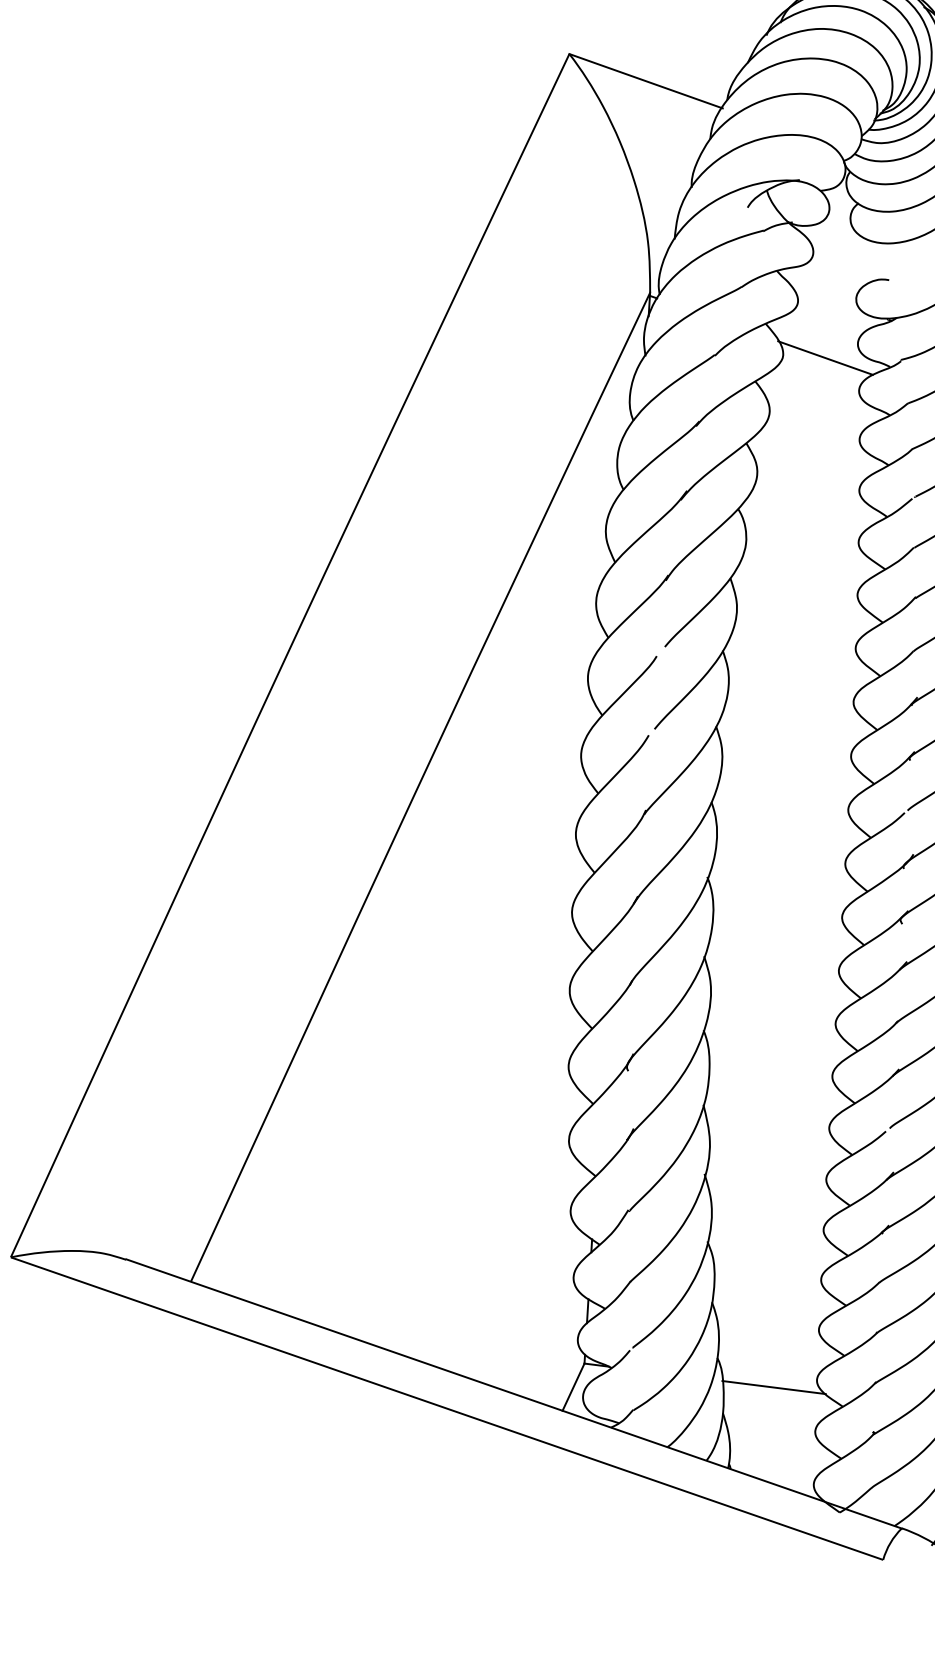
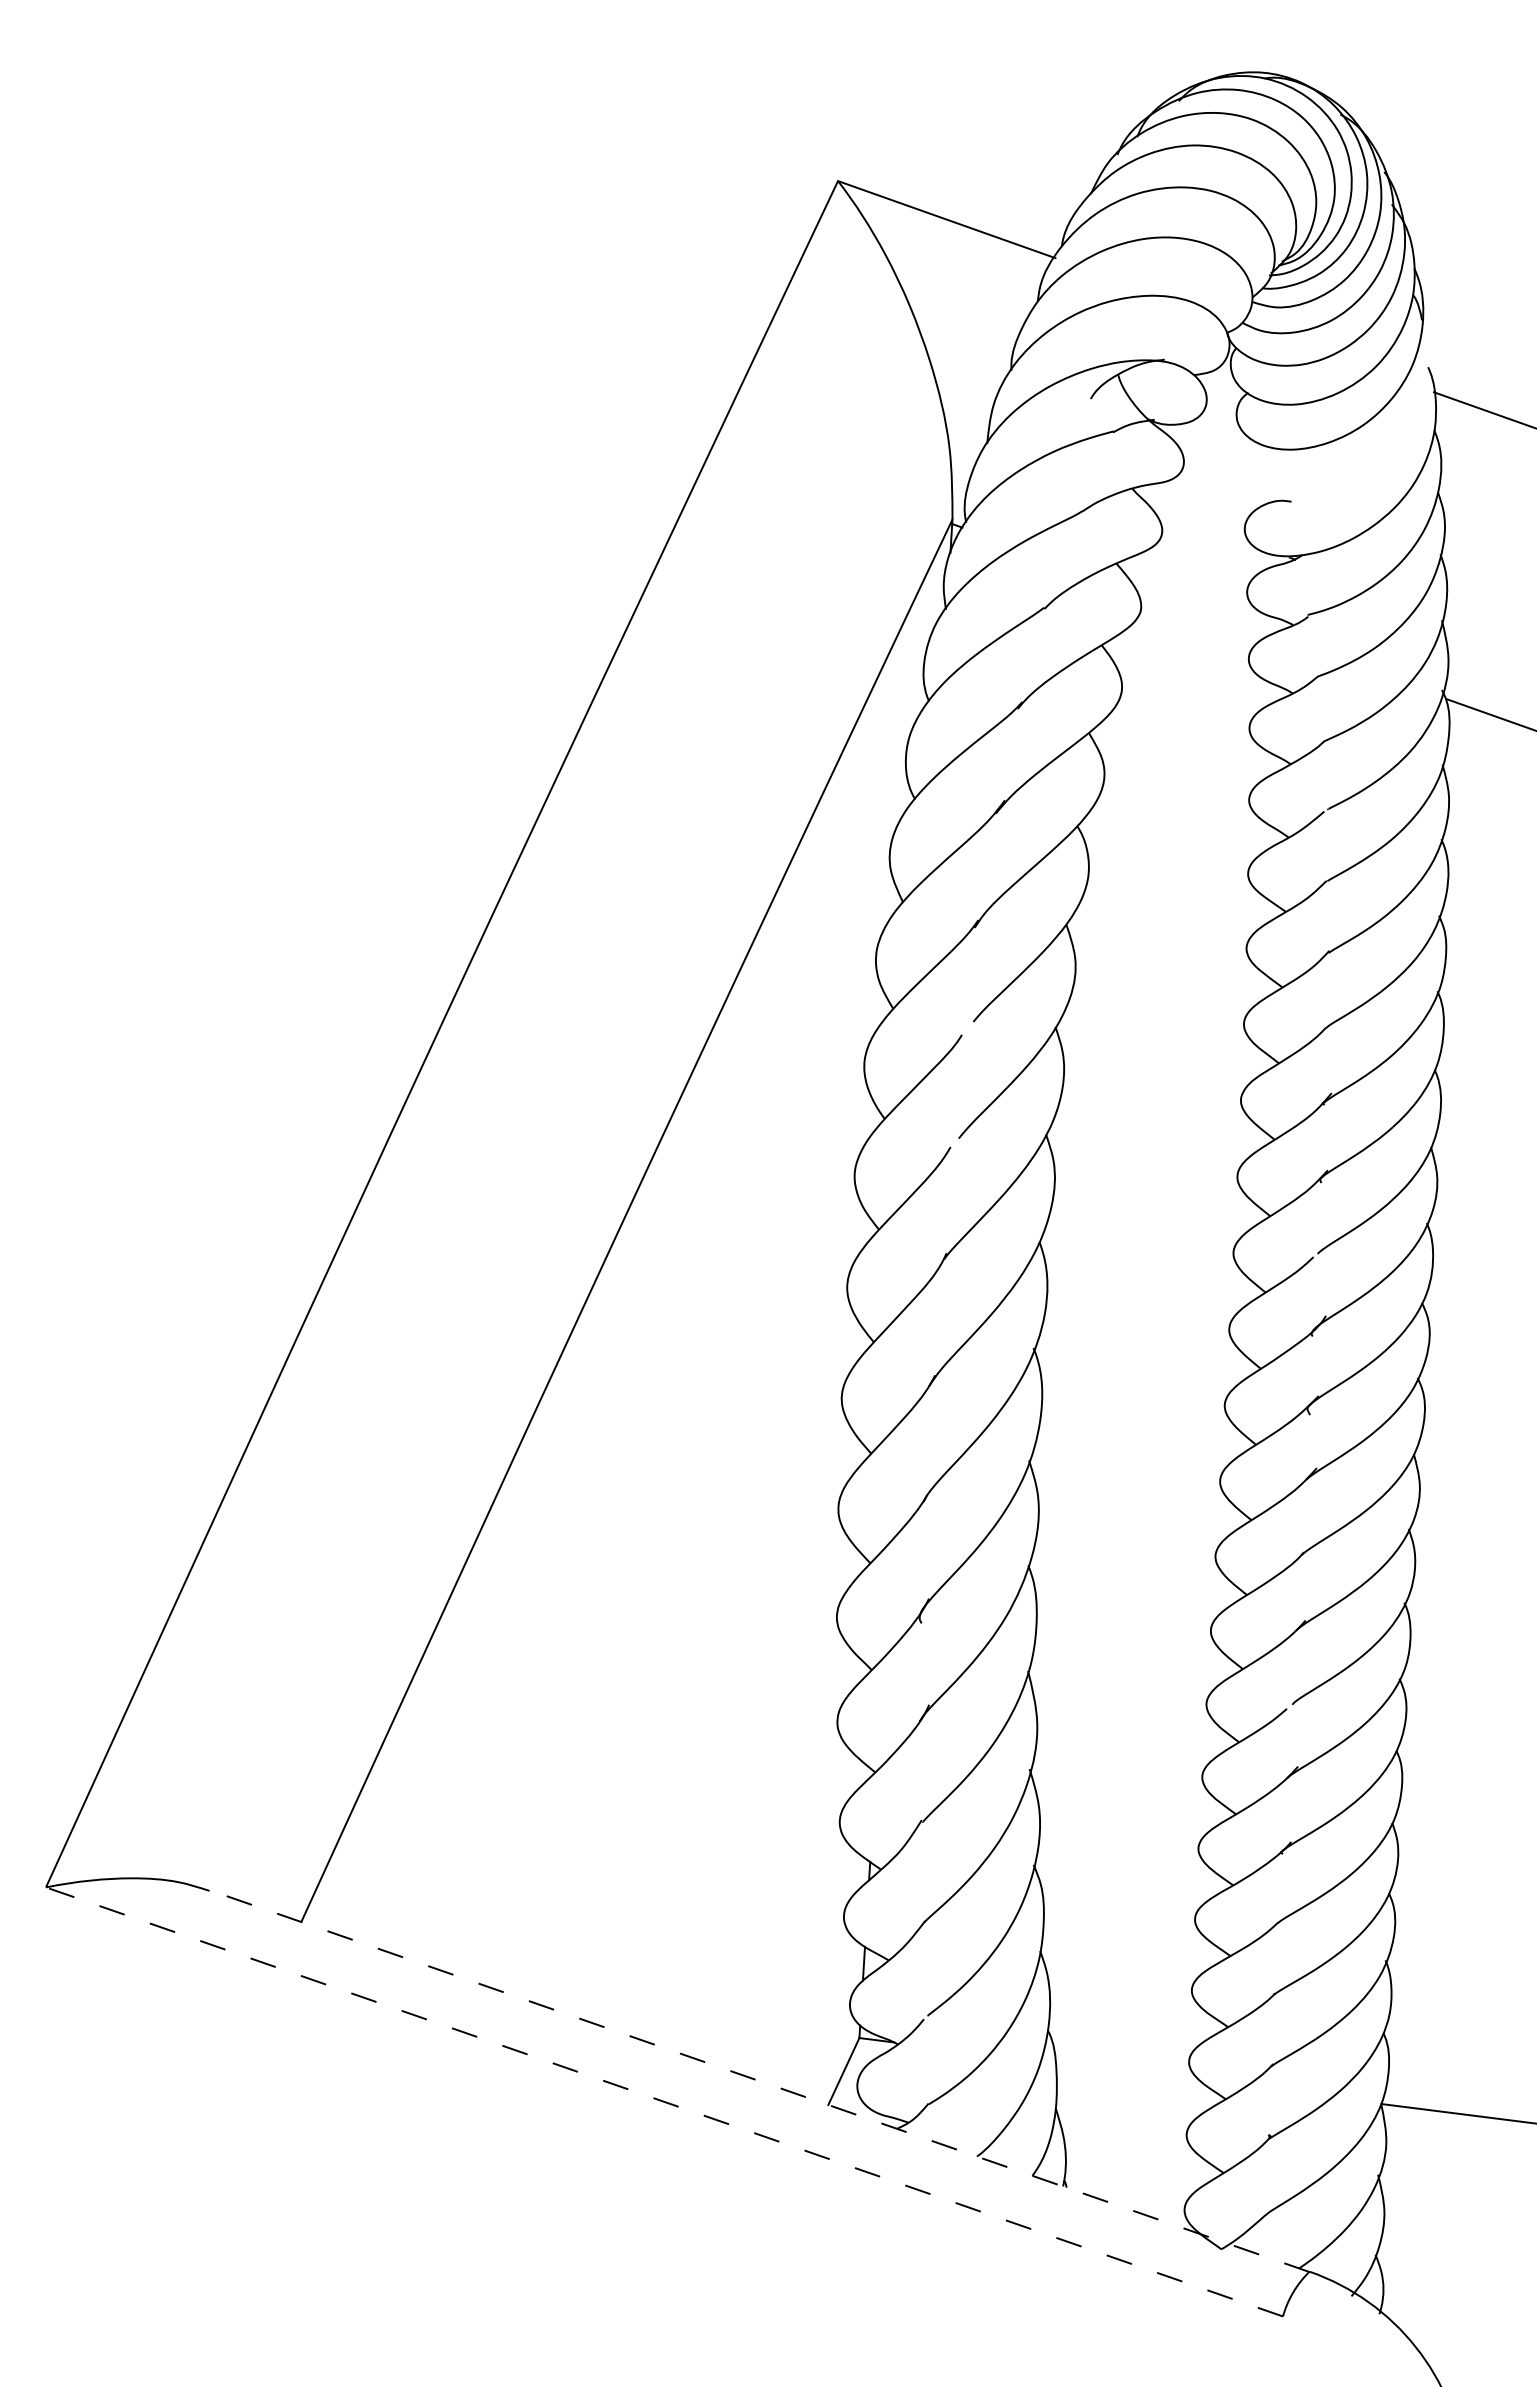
line: (825, 357) -> (1201, 611), removed
line: (774, 1387) -> (1128, 2071), removed
line: (514, 1393) -> (759, 2080), solid -> dashed
line: (447, 1409) -> (665, 2102), solid -> dashed

